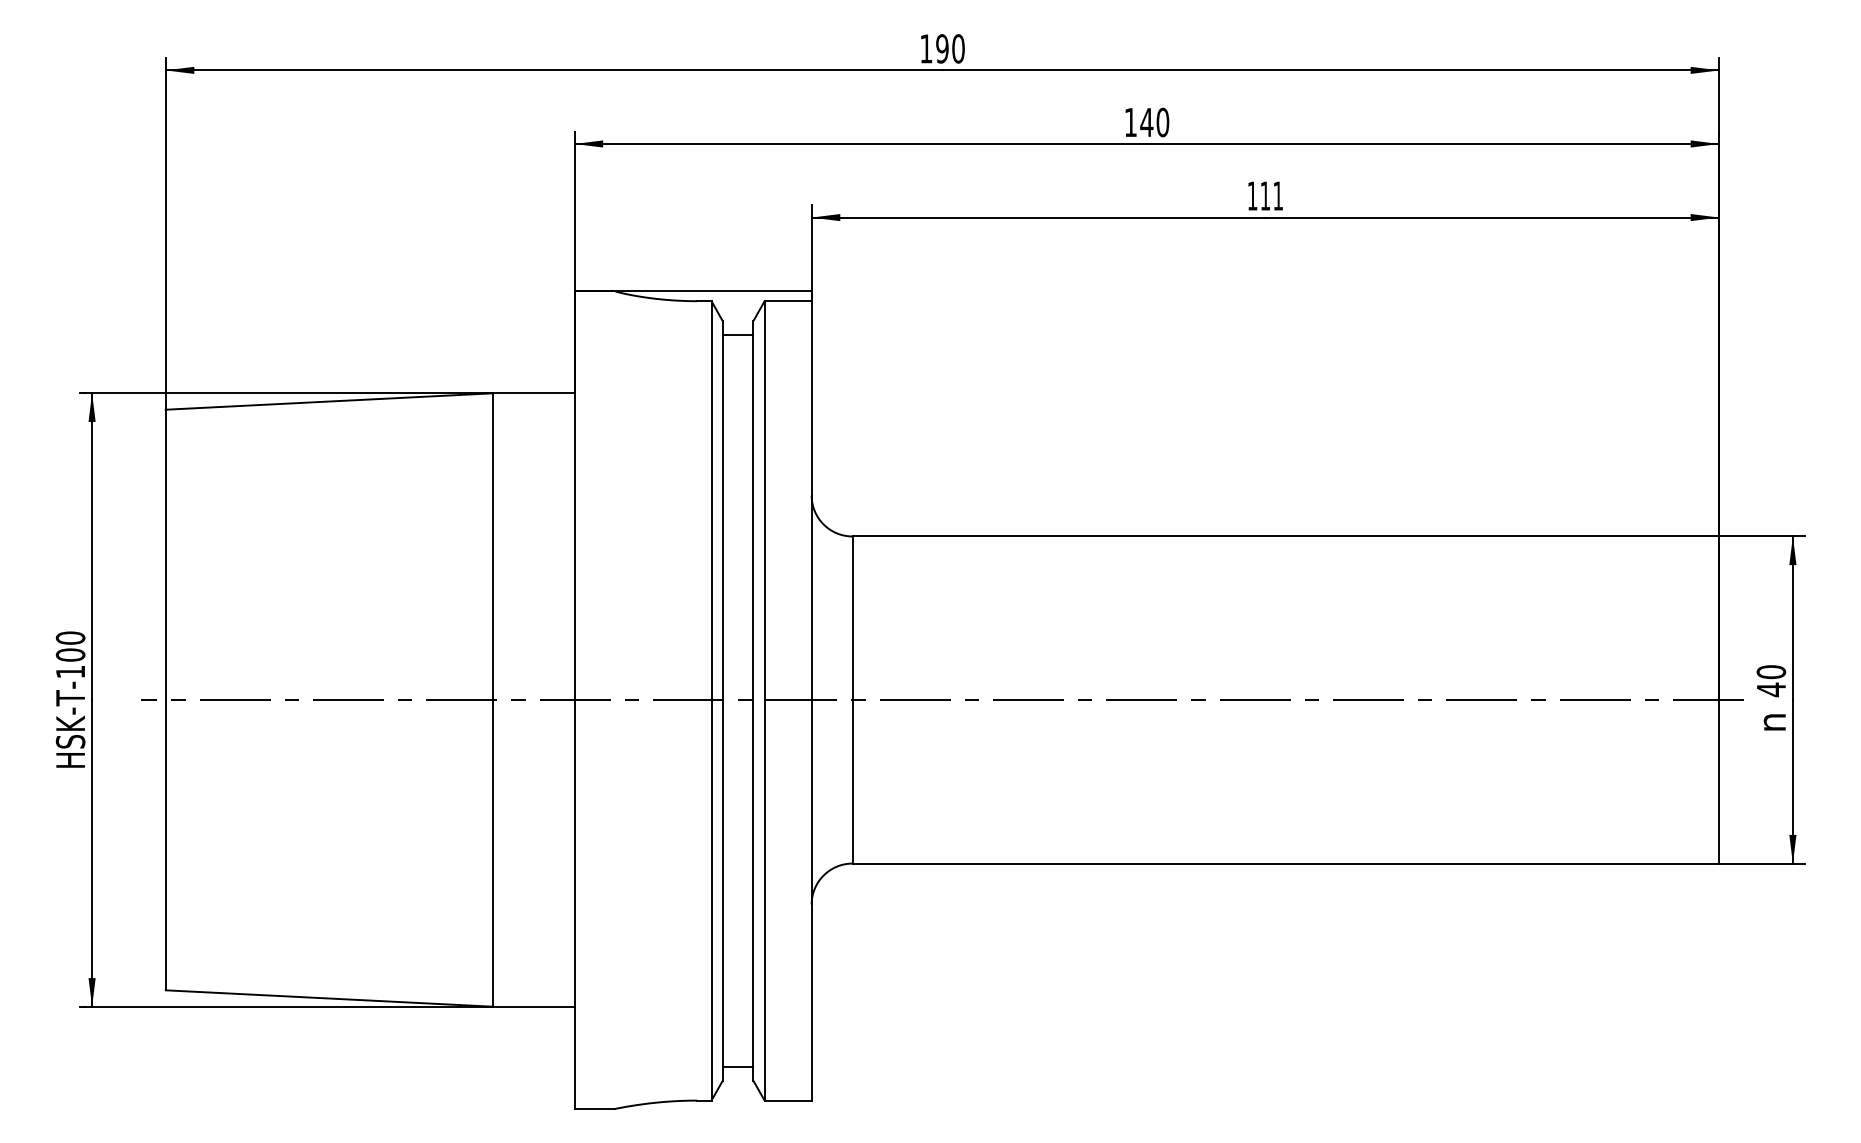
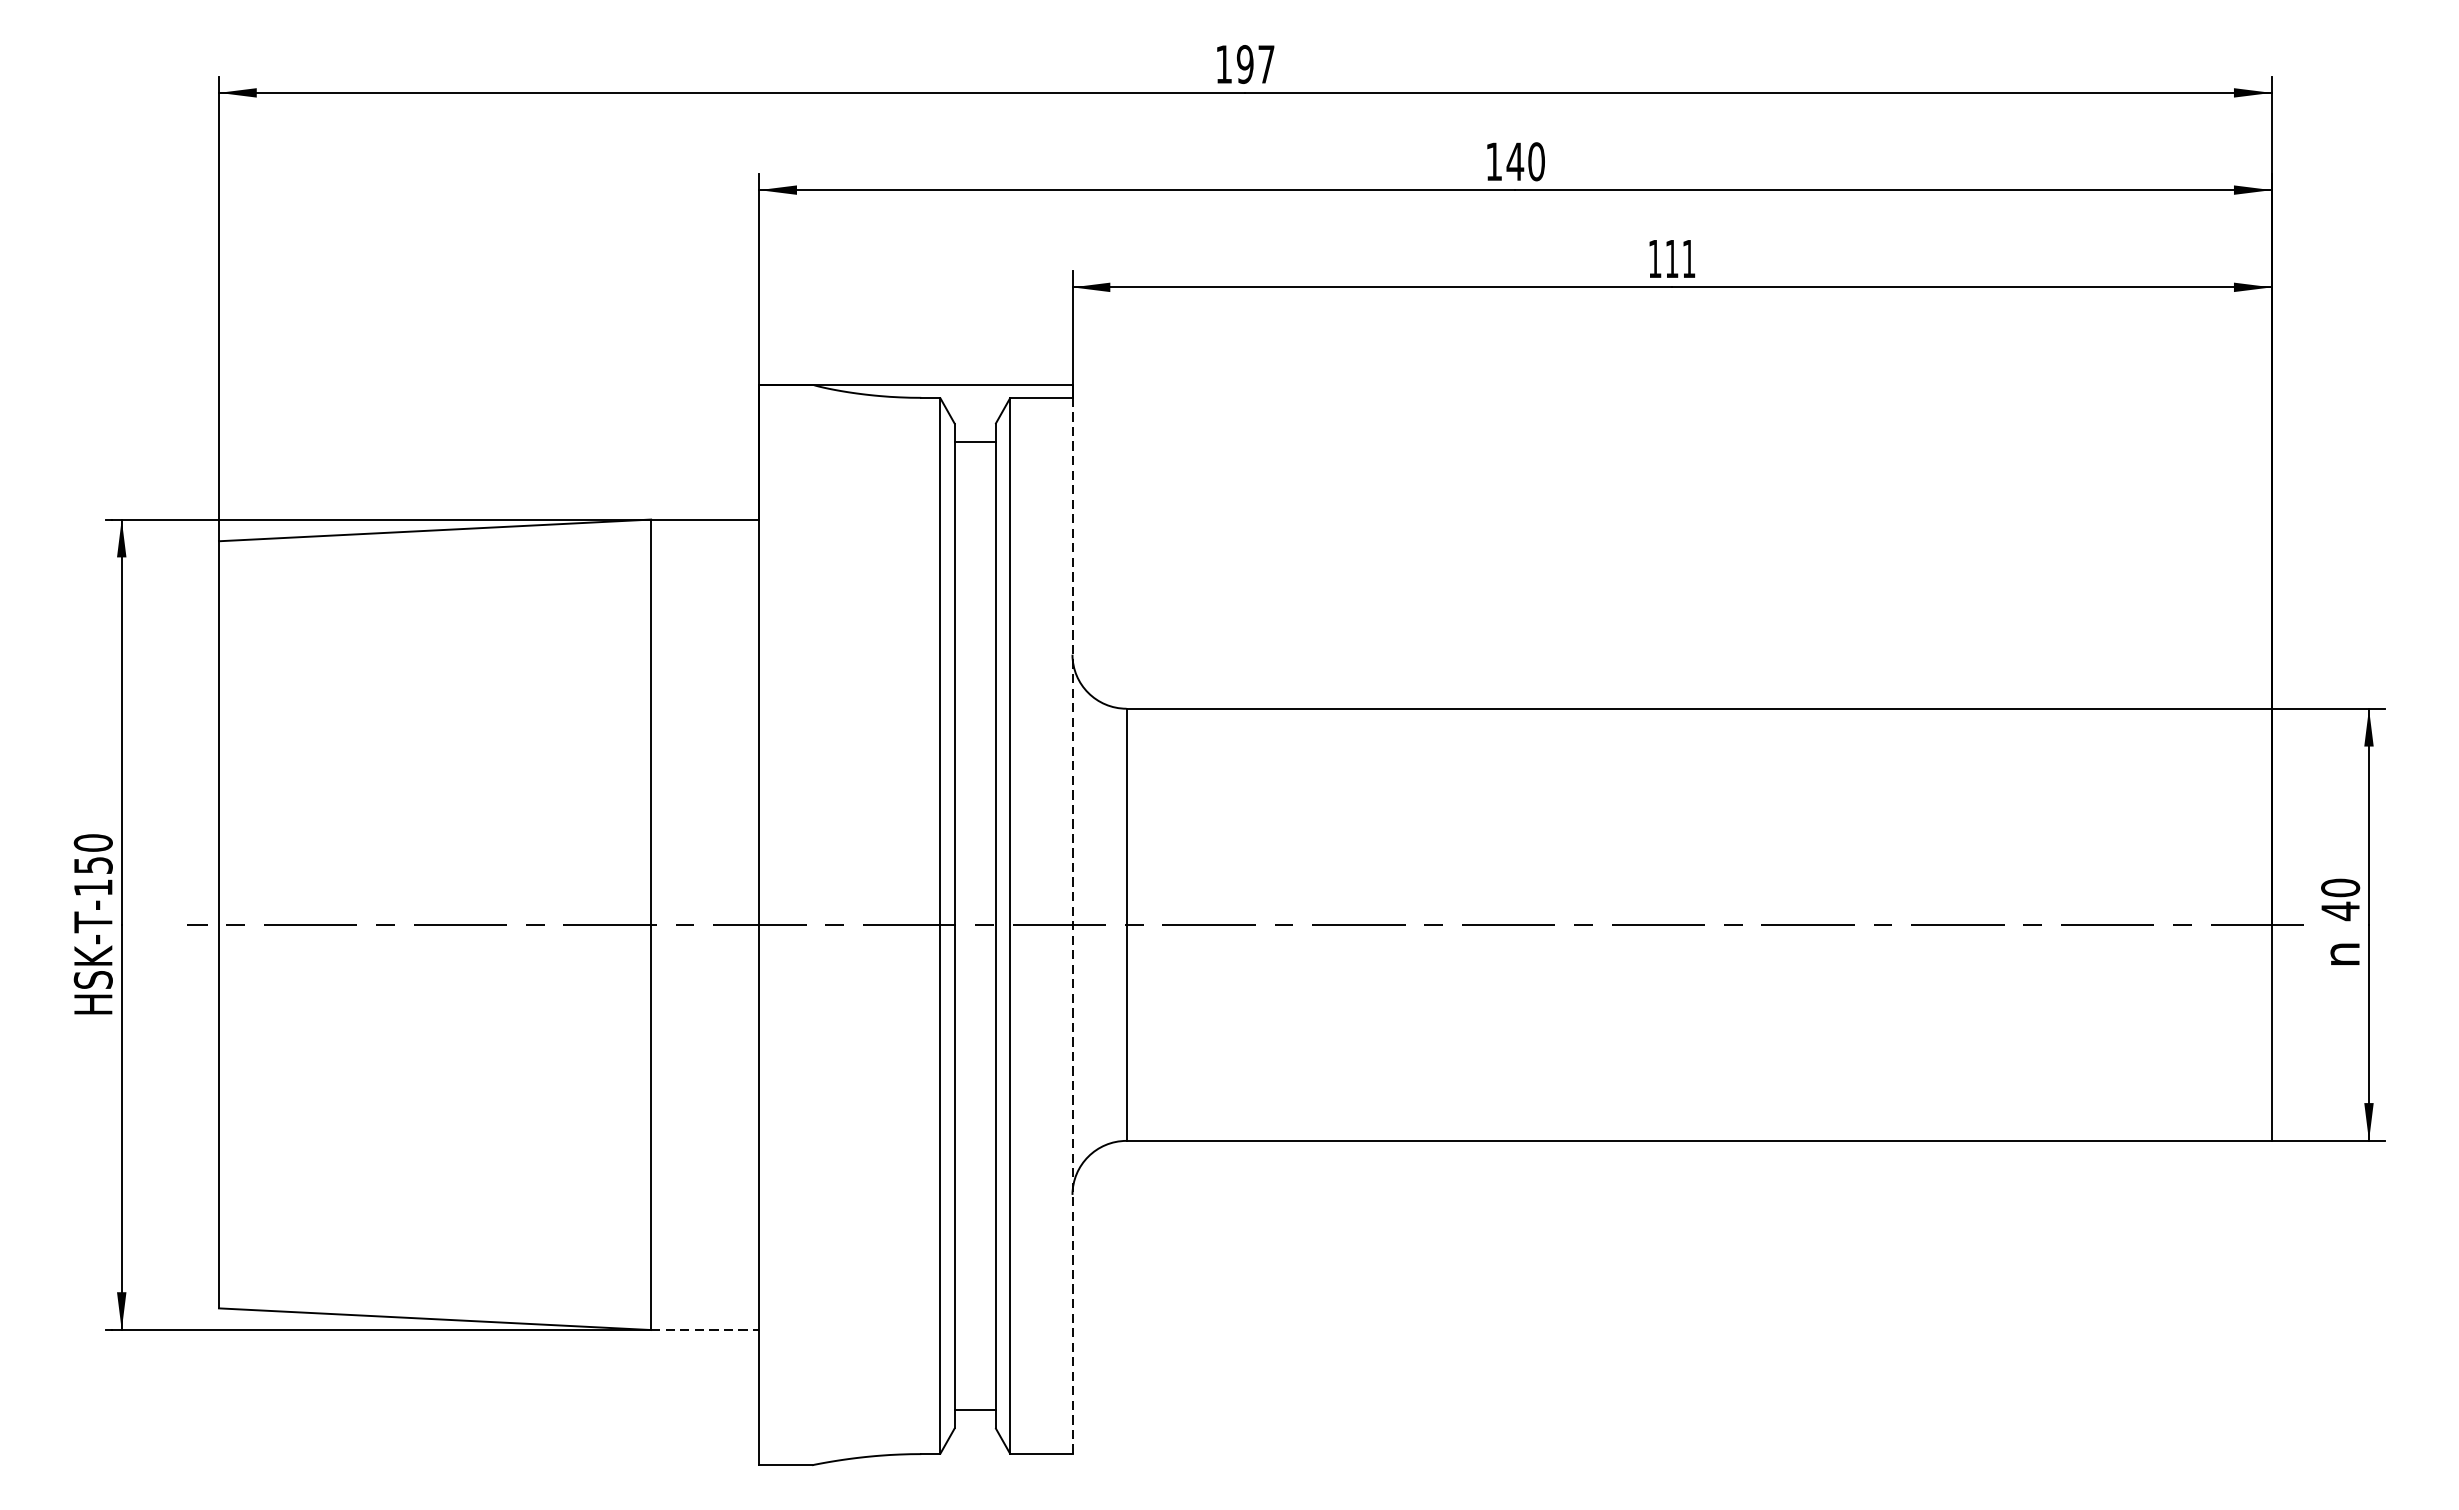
text: (958, 48) -> (1266, 63), 190 -> 197
text: (70, 654) -> (93, 864), HSK-T-100 -> HSK-T-150
line: (811, 700) -> (1072, 925), solid -> dashed
line: (533, 1006) -> (704, 1329), solid -> dashed

